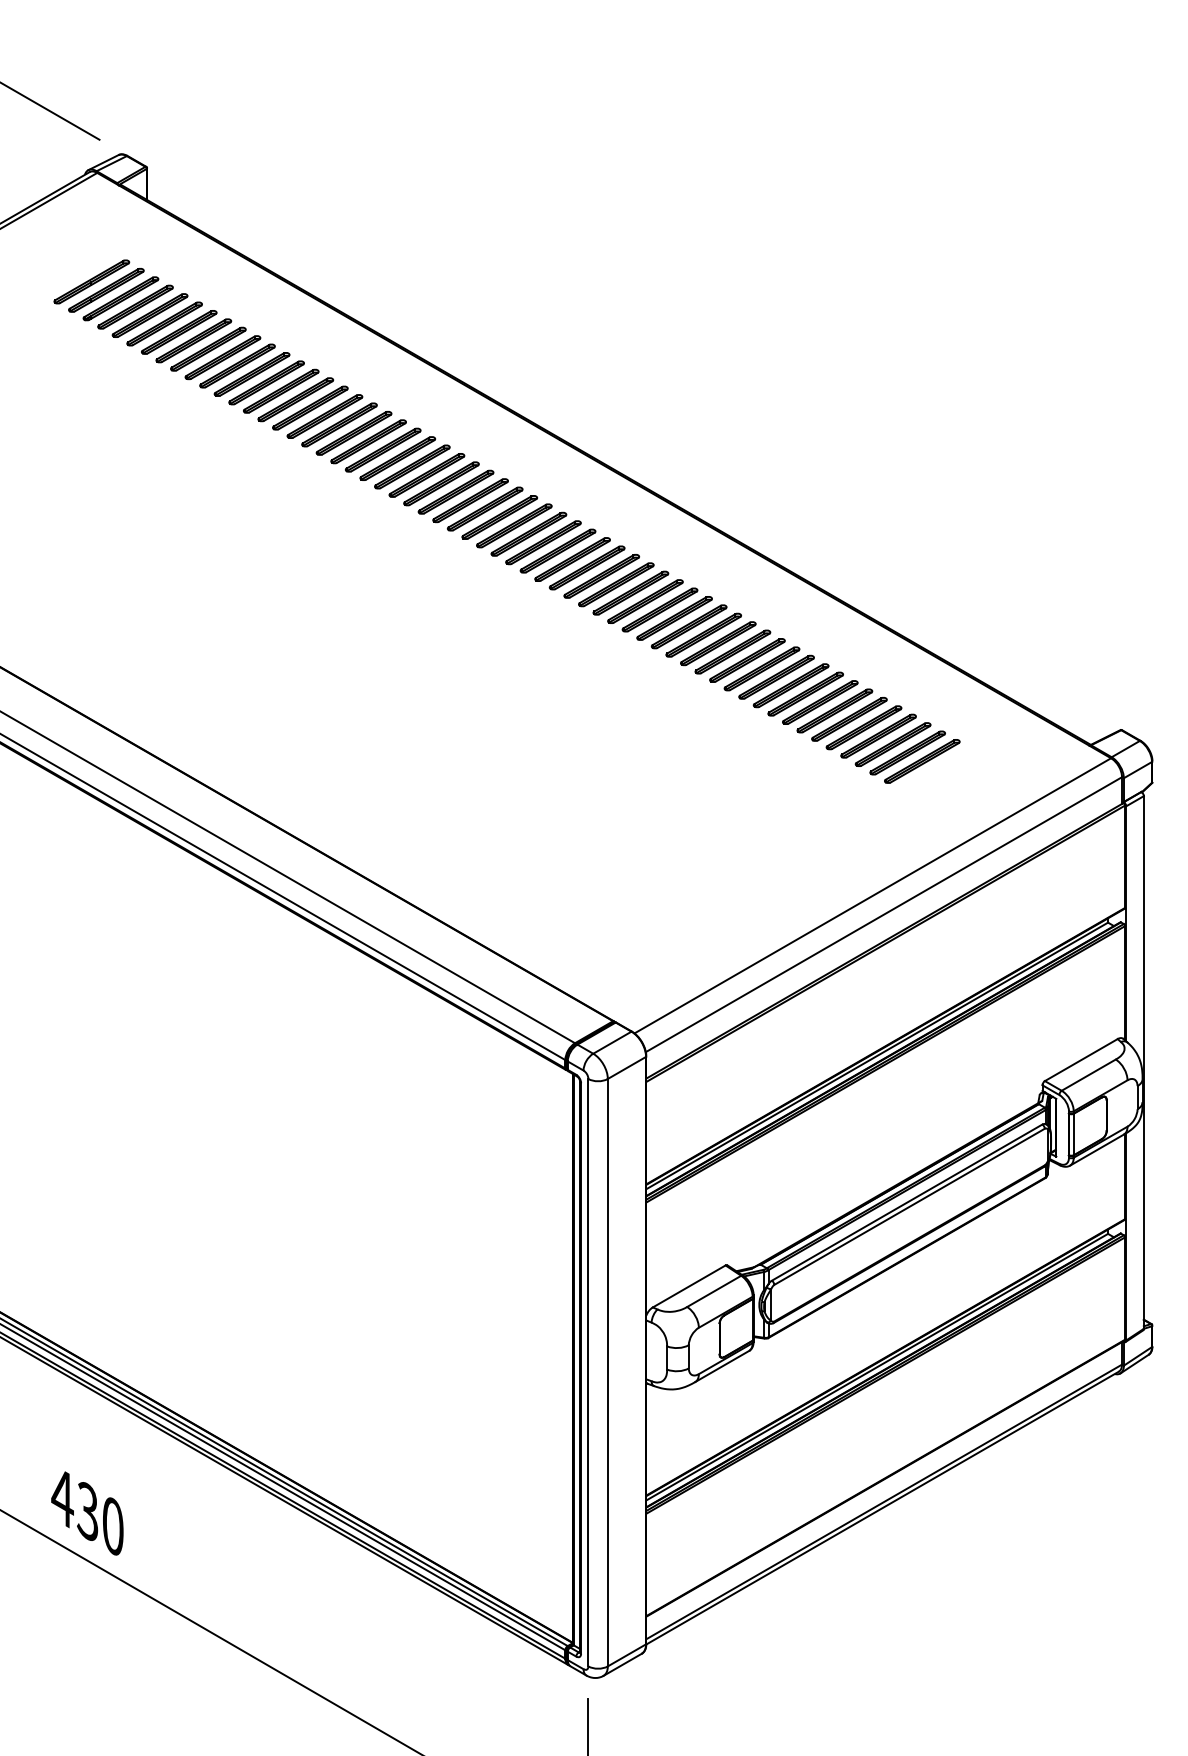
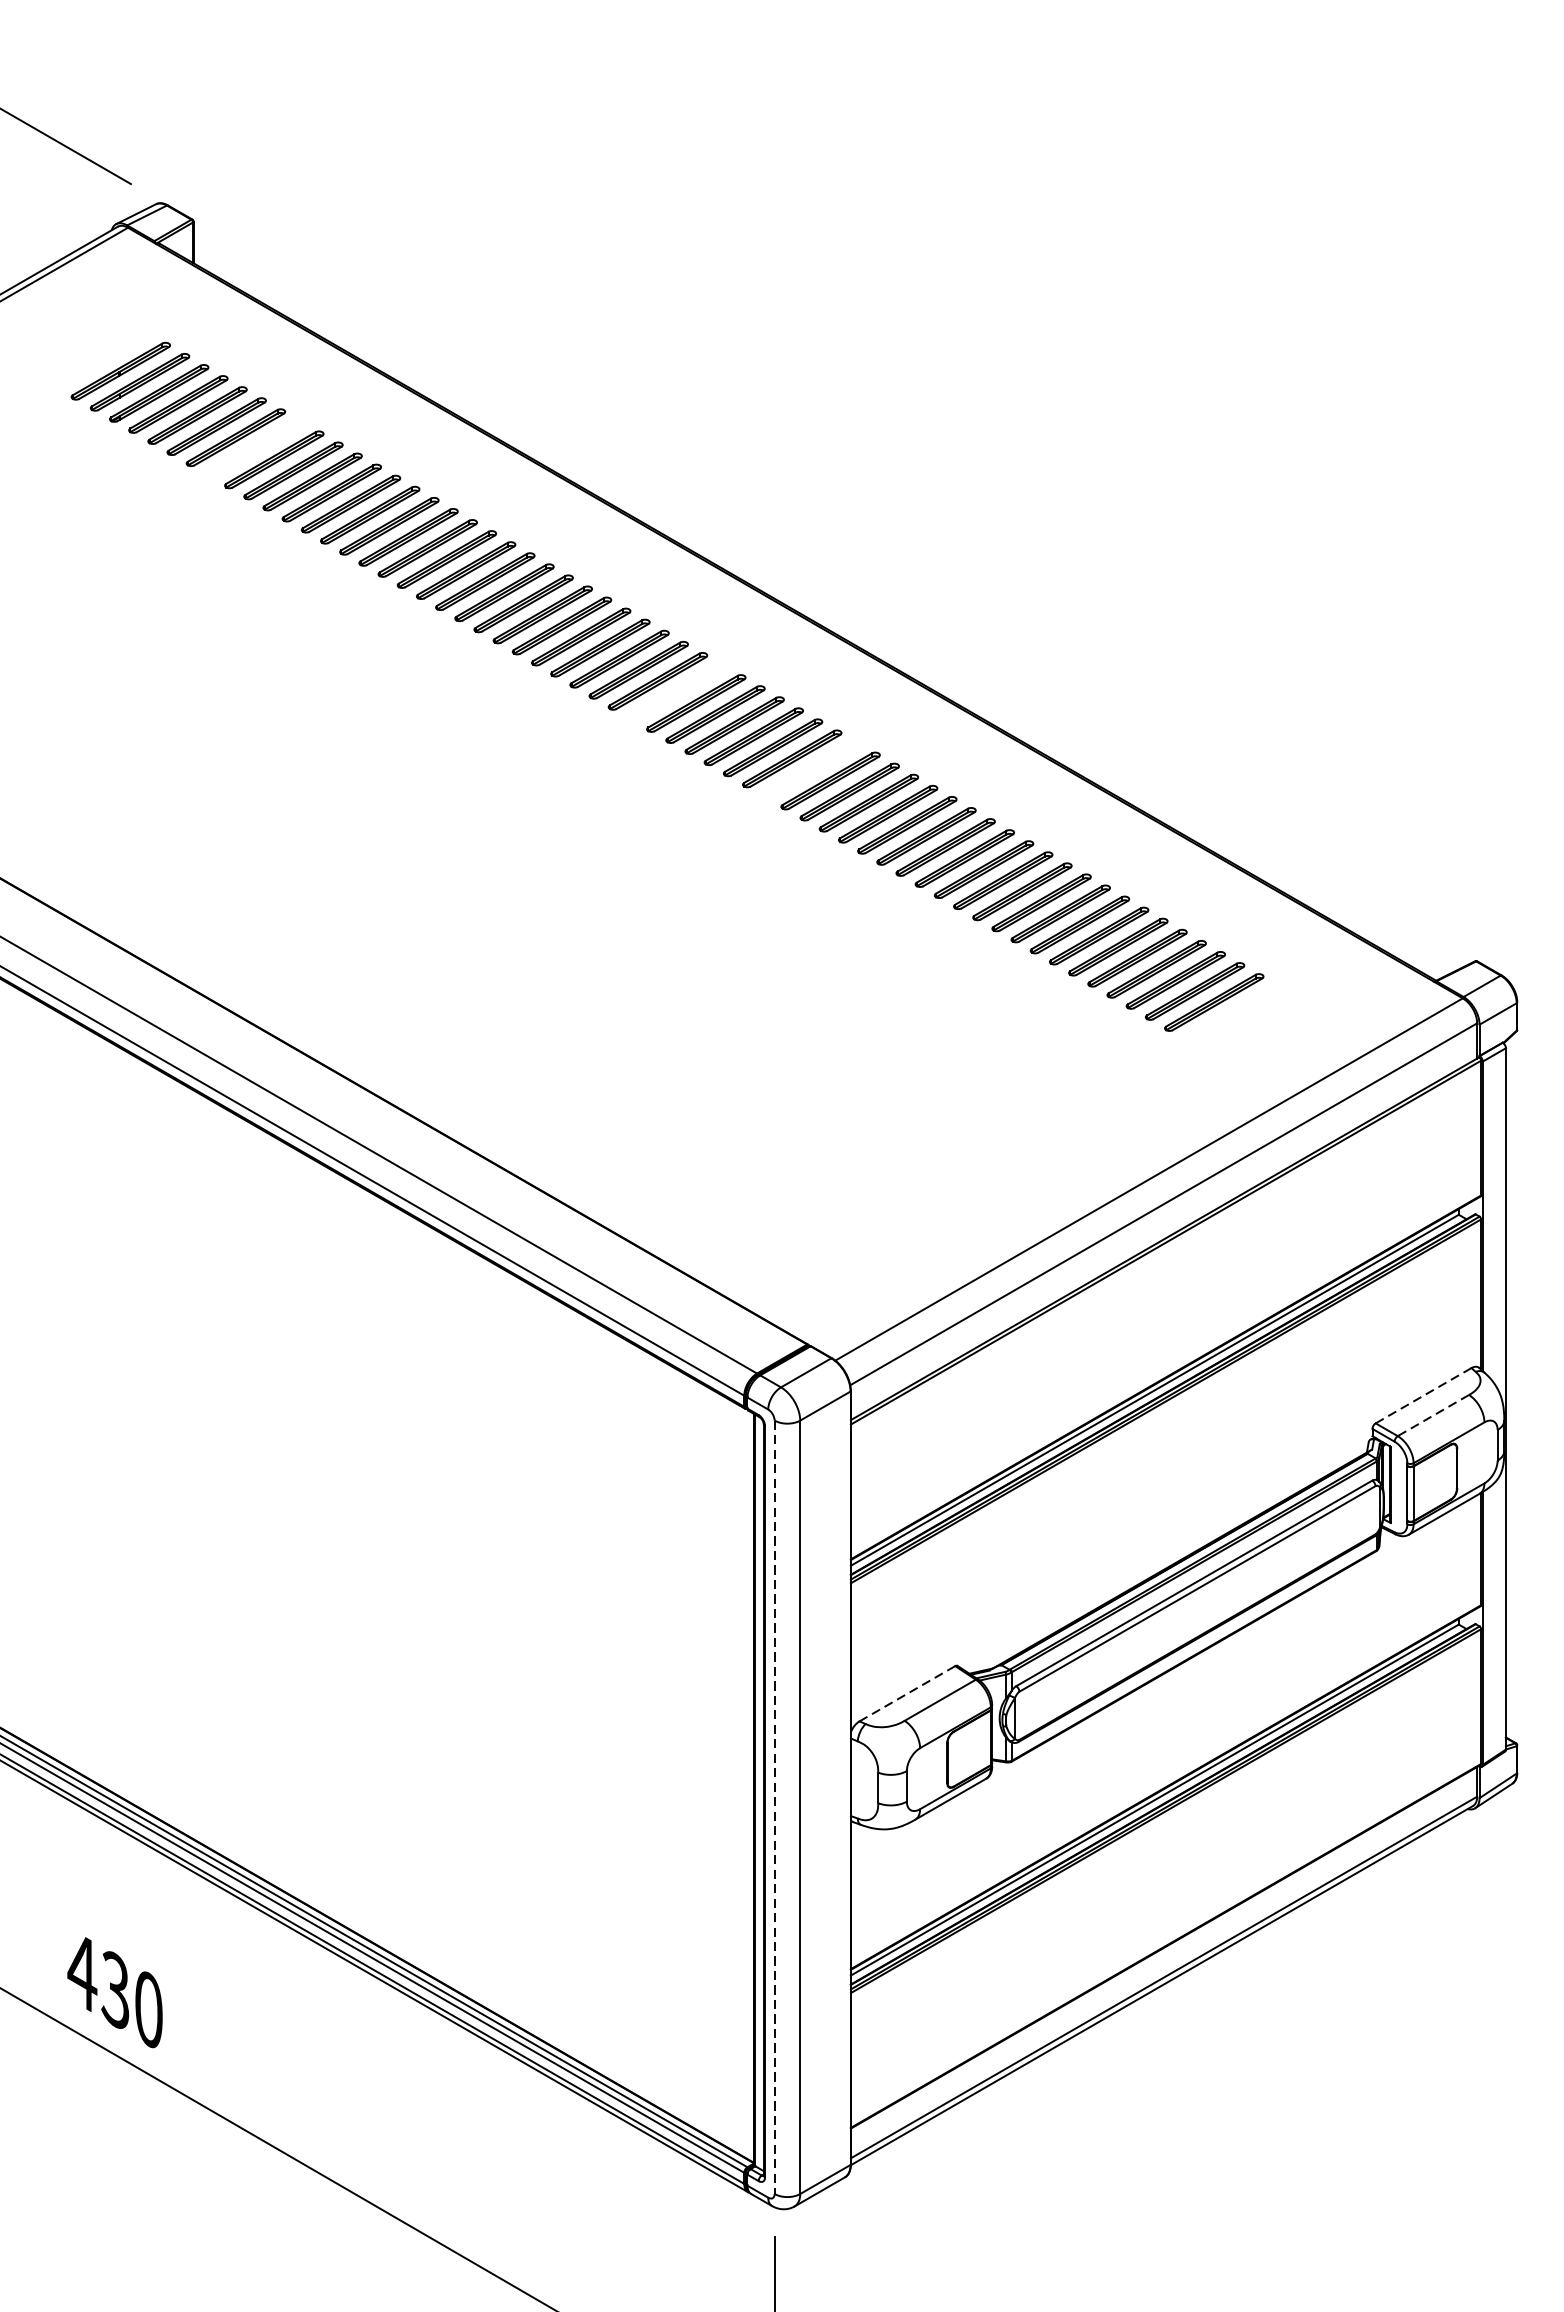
part: (193, 340) -> (254, 448), removed
part: (514, 525) -> (677, 691), removed
part: (616, 584) -> (811, 769), removed
line: (1081, 1059) -> (1423, 1394), solid -> dashed
line: (1088, 1075) -> (1433, 1416), solid -> dashed
line: (689, 1286) -> (907, 1693), solid -> dashed
line: (588, 1372) -> (774, 1807), solid -> dashed

